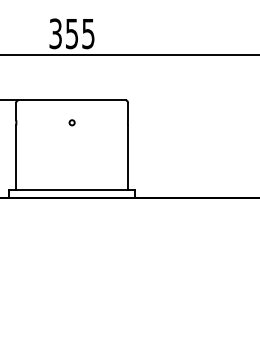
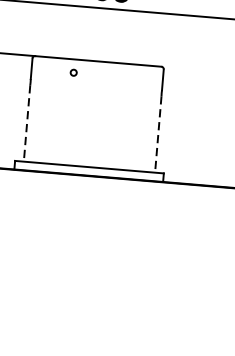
circle: (71, 122) -> (73, 72), moved
line: (16, 157) -> (27, 122), solid -> dashed
line: (128, 157) -> (158, 133), solid -> dashed

